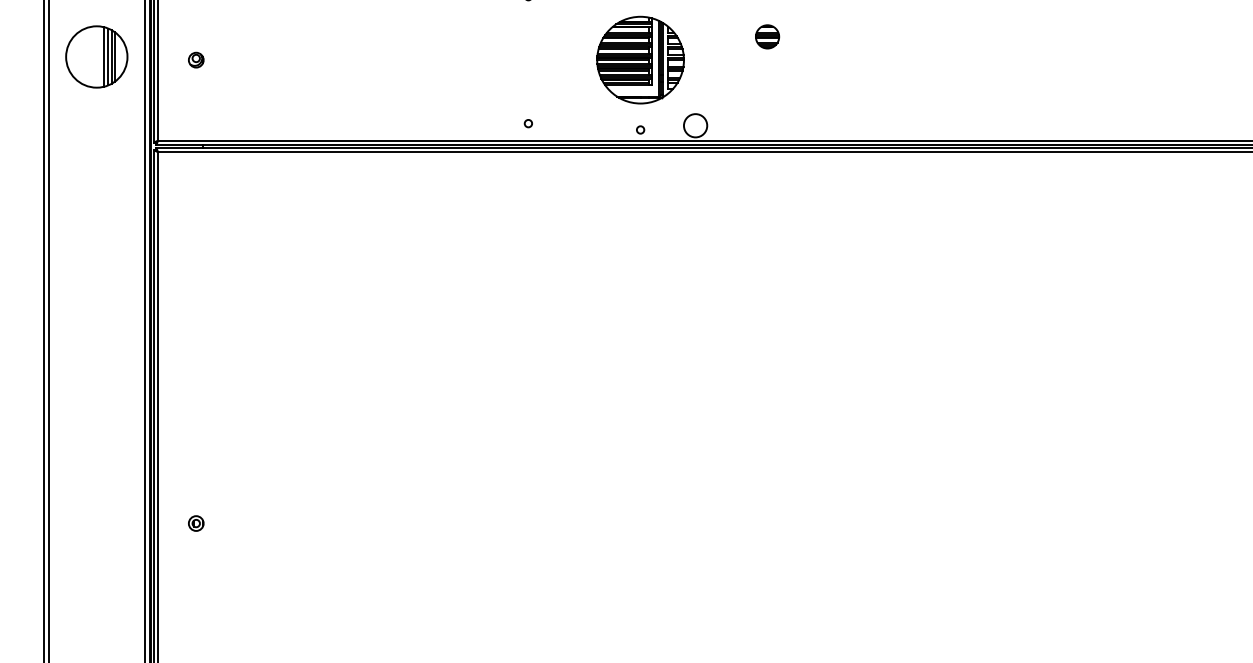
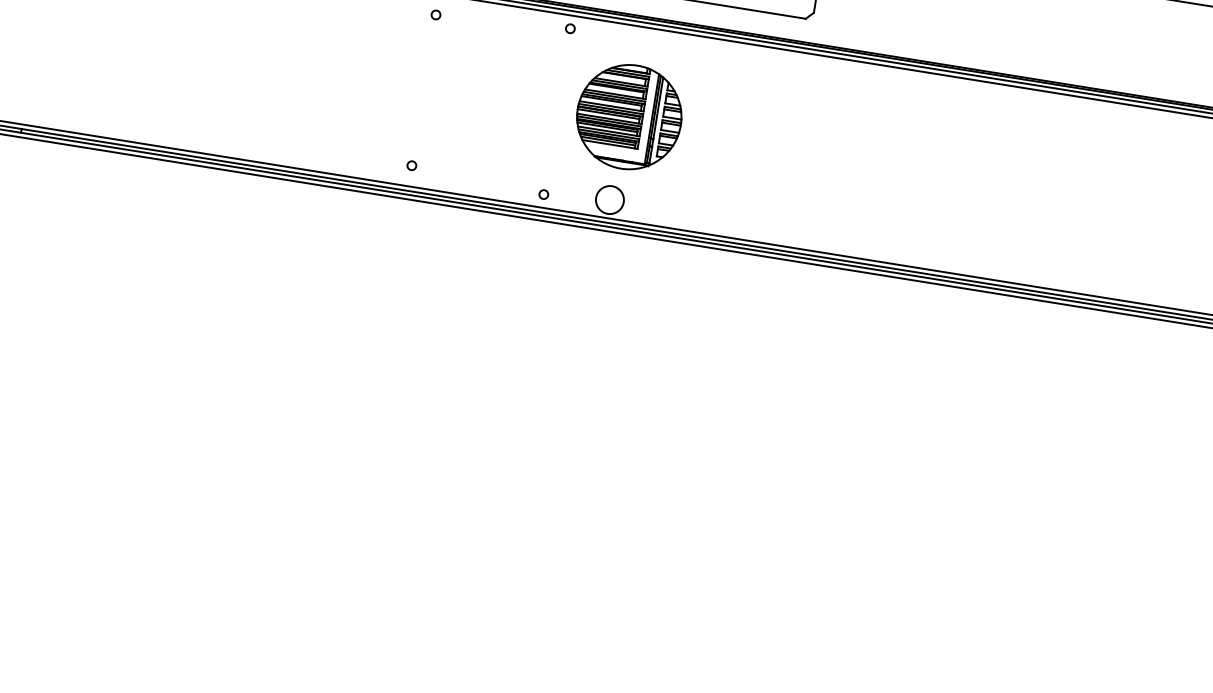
part: (767, 36) -> (712, 107), removed
part: (196, 59) -> (29, 26), removed
part: (640, 59) -> (629, 116), moved

